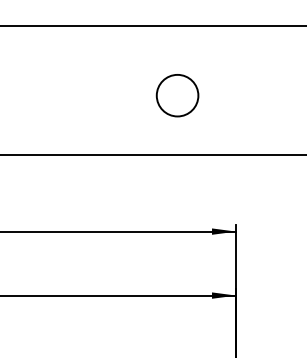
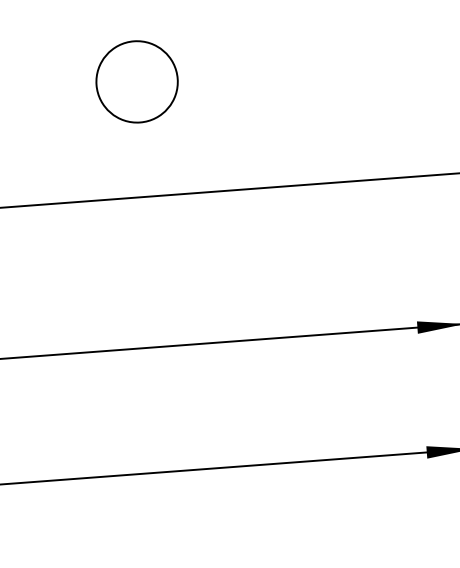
circle: (177, 95) -> (136, 81), moved

